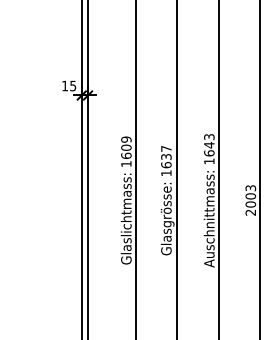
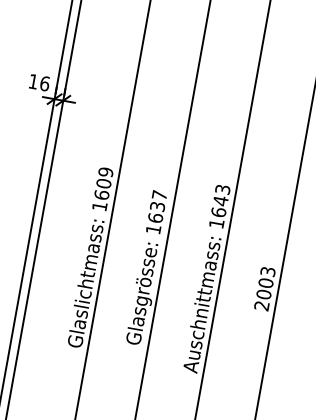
text: (73, 85) -> (45, 83), 15 -> 16

